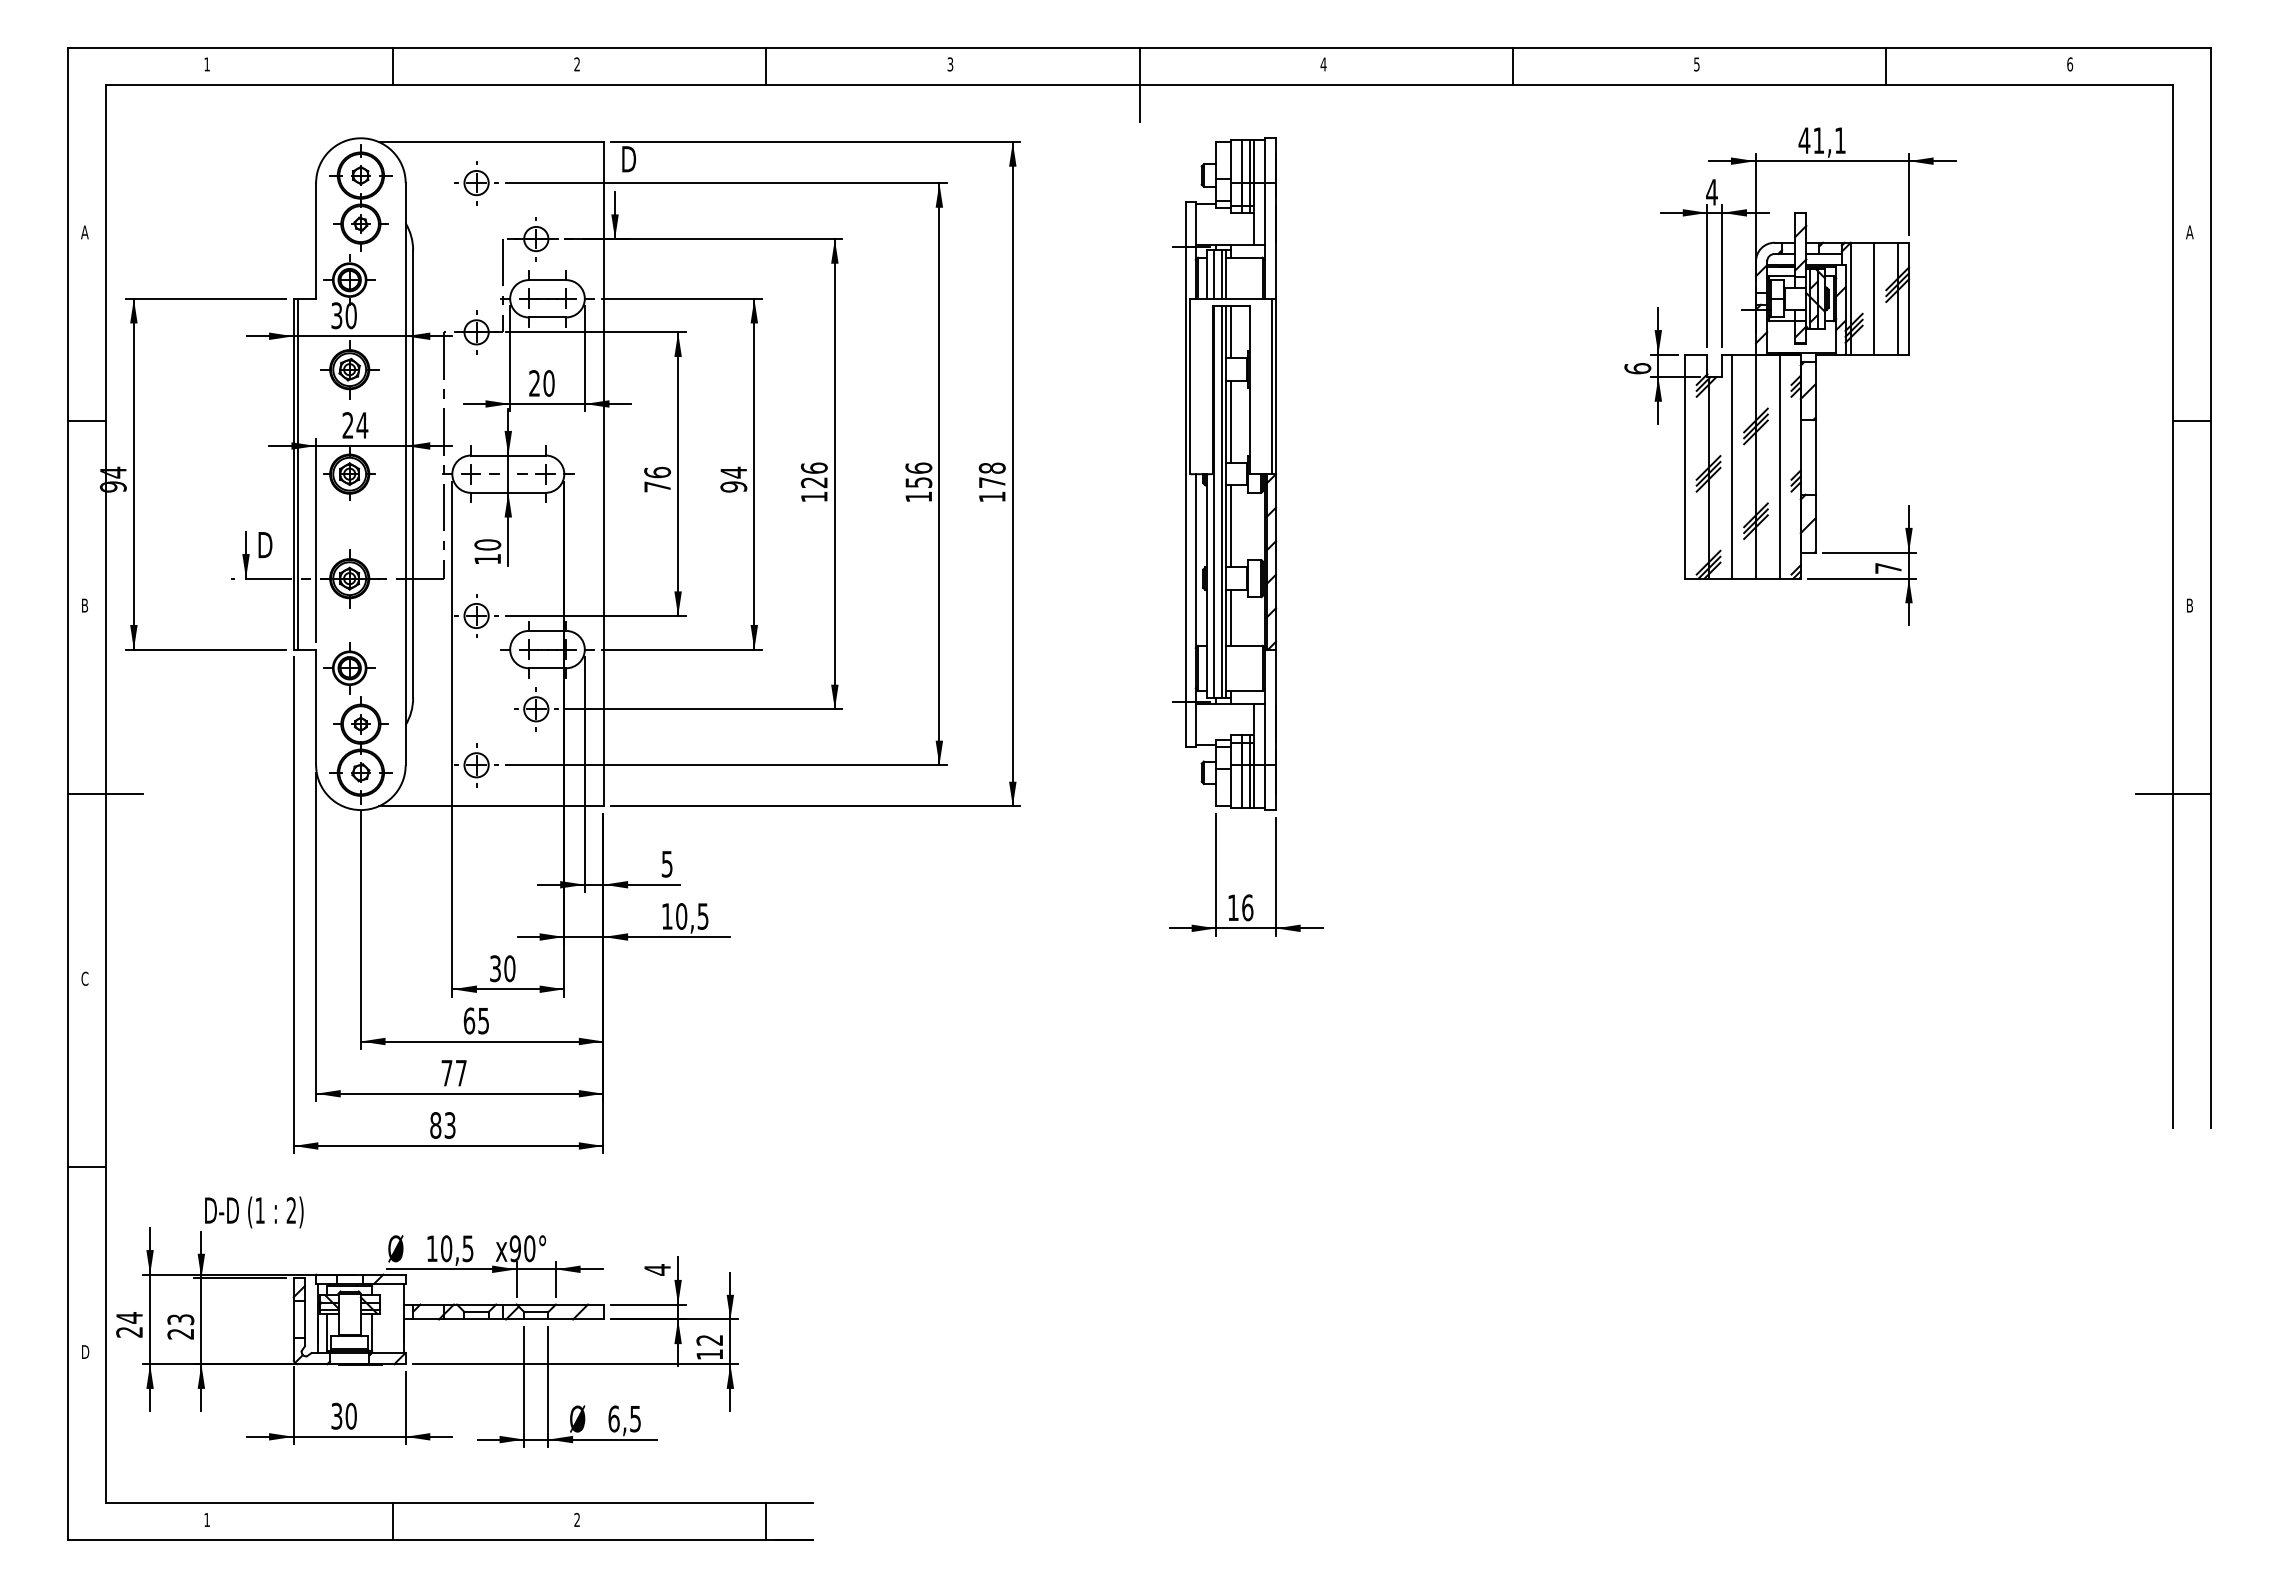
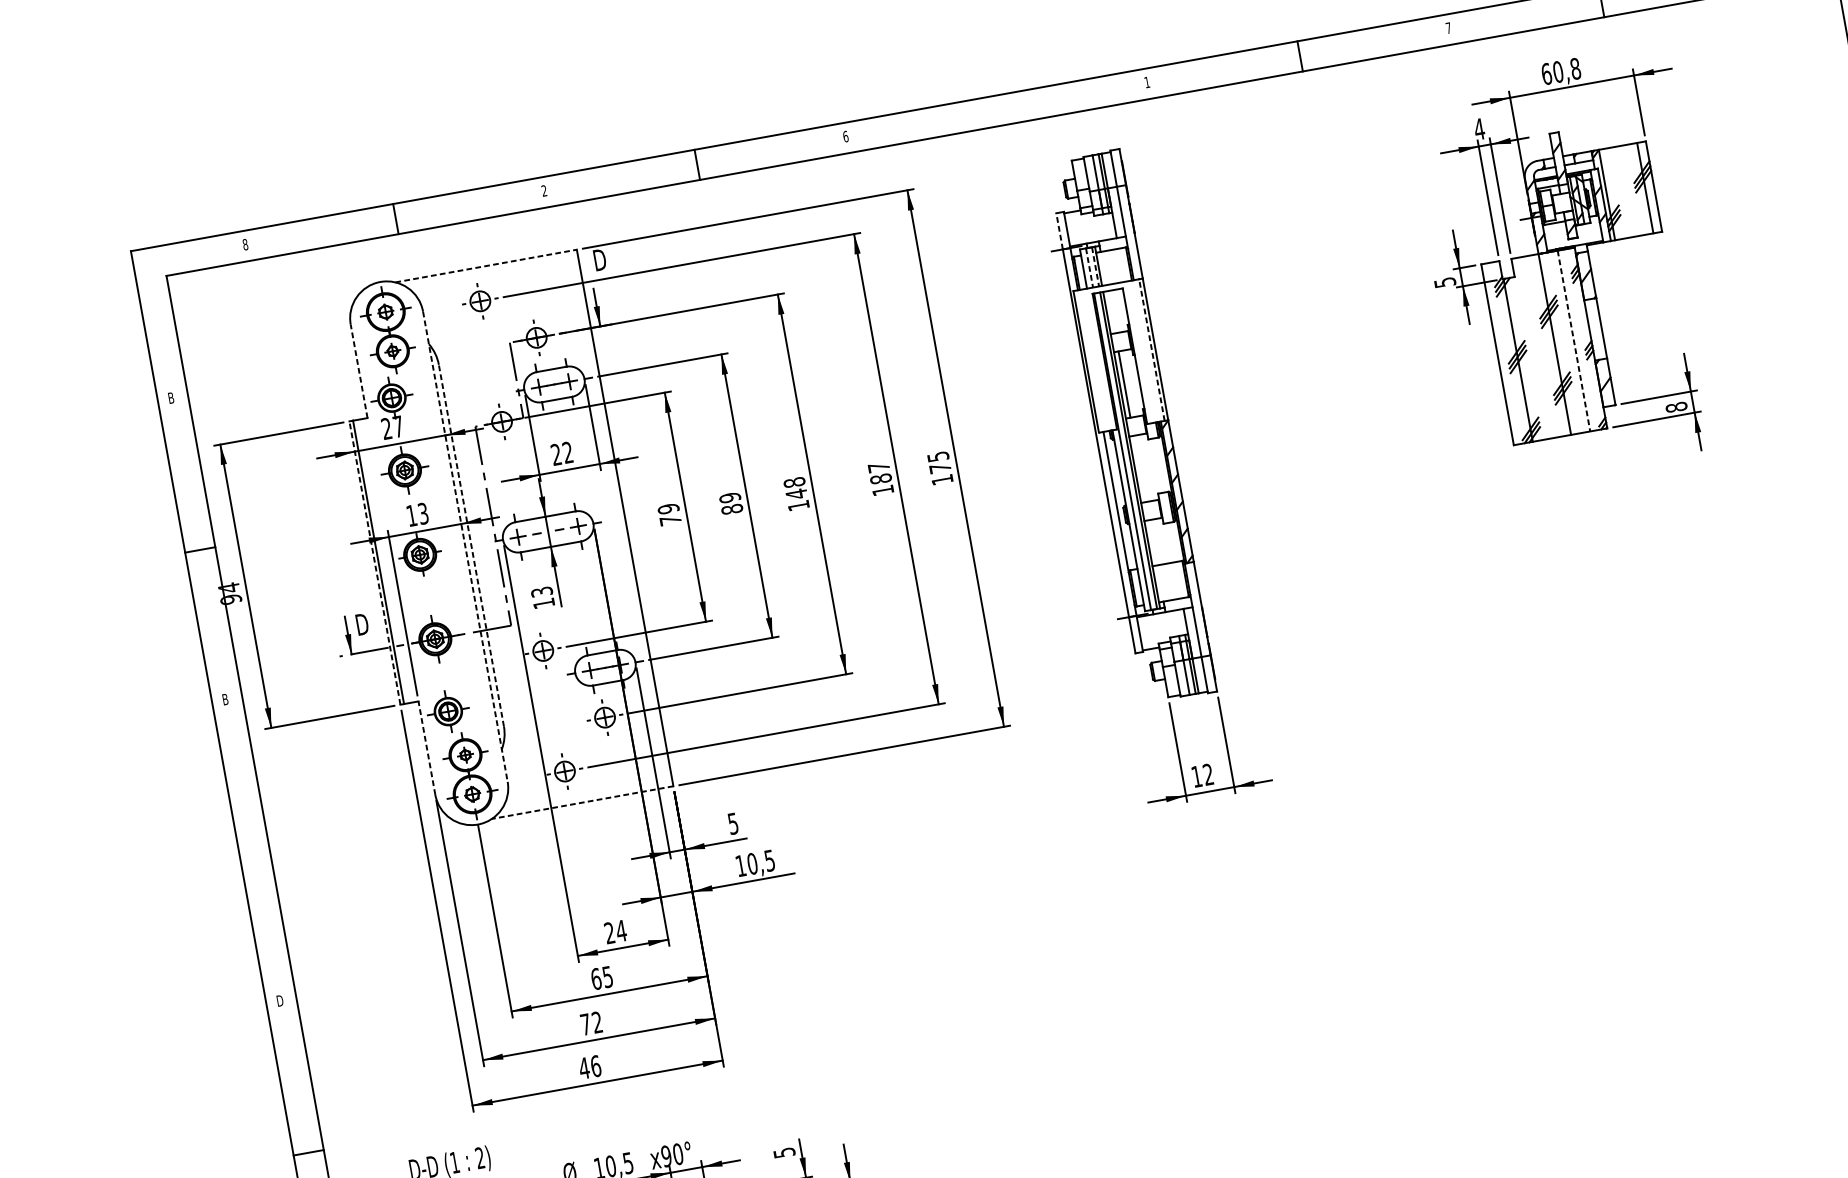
text: (207, 64) -> (245, 244), 1 -> 8
text: (950, 64) -> (845, 136), 3 -> 6
text: (1323, 64) -> (1147, 82), 4 -> 1
text: (1696, 64) -> (1448, 28), 5 -> 7
line: (1139, 84) -> (1001, 125), removed
text: (1822, 140) -> (1561, 71), 41,1 -> 60,8
line: (491, 142) -> (486, 266), solid -> dashed
line: (1186, 223) -> (1059, 230), solid -> dashed
text: (84, 232) -> (170, 398), A -> B
line: (316, 240) -> (359, 370), solid -> dashed
line: (1214, 275) -> (1089, 268), solid -> dashed
line: (1221, 275) -> (1095, 267), solid -> dashed
line: (1874, 298) -> (1626, 191), removed
text: (343, 315) -> (392, 427), 30 -> 27
line: (1231, 332) -> (1111, 312), removed
text: (1637, 368) -> (1444, 282), 6 -> 5
text: (548, 383) -> (567, 452), 20 -> 22
line: (1271, 386) -> (1151, 350), solid -> dashed
text: (355, 425) -> (417, 514), 24 -> 13
line: (1732, 466) -> (1535, 347), removed
line: (1779, 466) -> (1573, 340), solid -> dashed
text: (991, 467) -> (937, 456), 178 -> 175
text: (657, 472) -> (668, 508), 76 -> 79
line: (293, 473) -> (374, 562), solid -> dashed
line: (405, 474) -> (465, 547), solid -> dashed
line: (413, 474) -> (471, 545), solid -> dashed
text: (813, 475) -> (794, 488), 126 -> 148
text: (918, 475) -> (879, 473), 156 -> 187
text: (733, 479) -> (730, 503), 94 -> 89
line: (1231, 526) -> (1139, 469), removed
text: (487, 544) -> (541, 591), 10 -> 13
text: (1888, 567) -> (1676, 406), 7 -> 8
line: (1231, 617) -> (1153, 542), removed
line: (316, 707) -> (427, 748), solid -> dashed
line: (105, 794) -> (269, 849), removed
line: (490, 806) -> (582, 802), solid -> dashed
text: (1247, 907) -> (1208, 774), 16 -> 12
text: (502, 968) -> (615, 931), 30 -> 24
text: (85, 978) -> (280, 1000), C -> D
text: (460, 1072) -> (596, 1022), 77 -> 72
text: (442, 1125) -> (589, 1067), 83 -> 46
text: (657, 1269) -> (784, 1152), 4 -> 5

